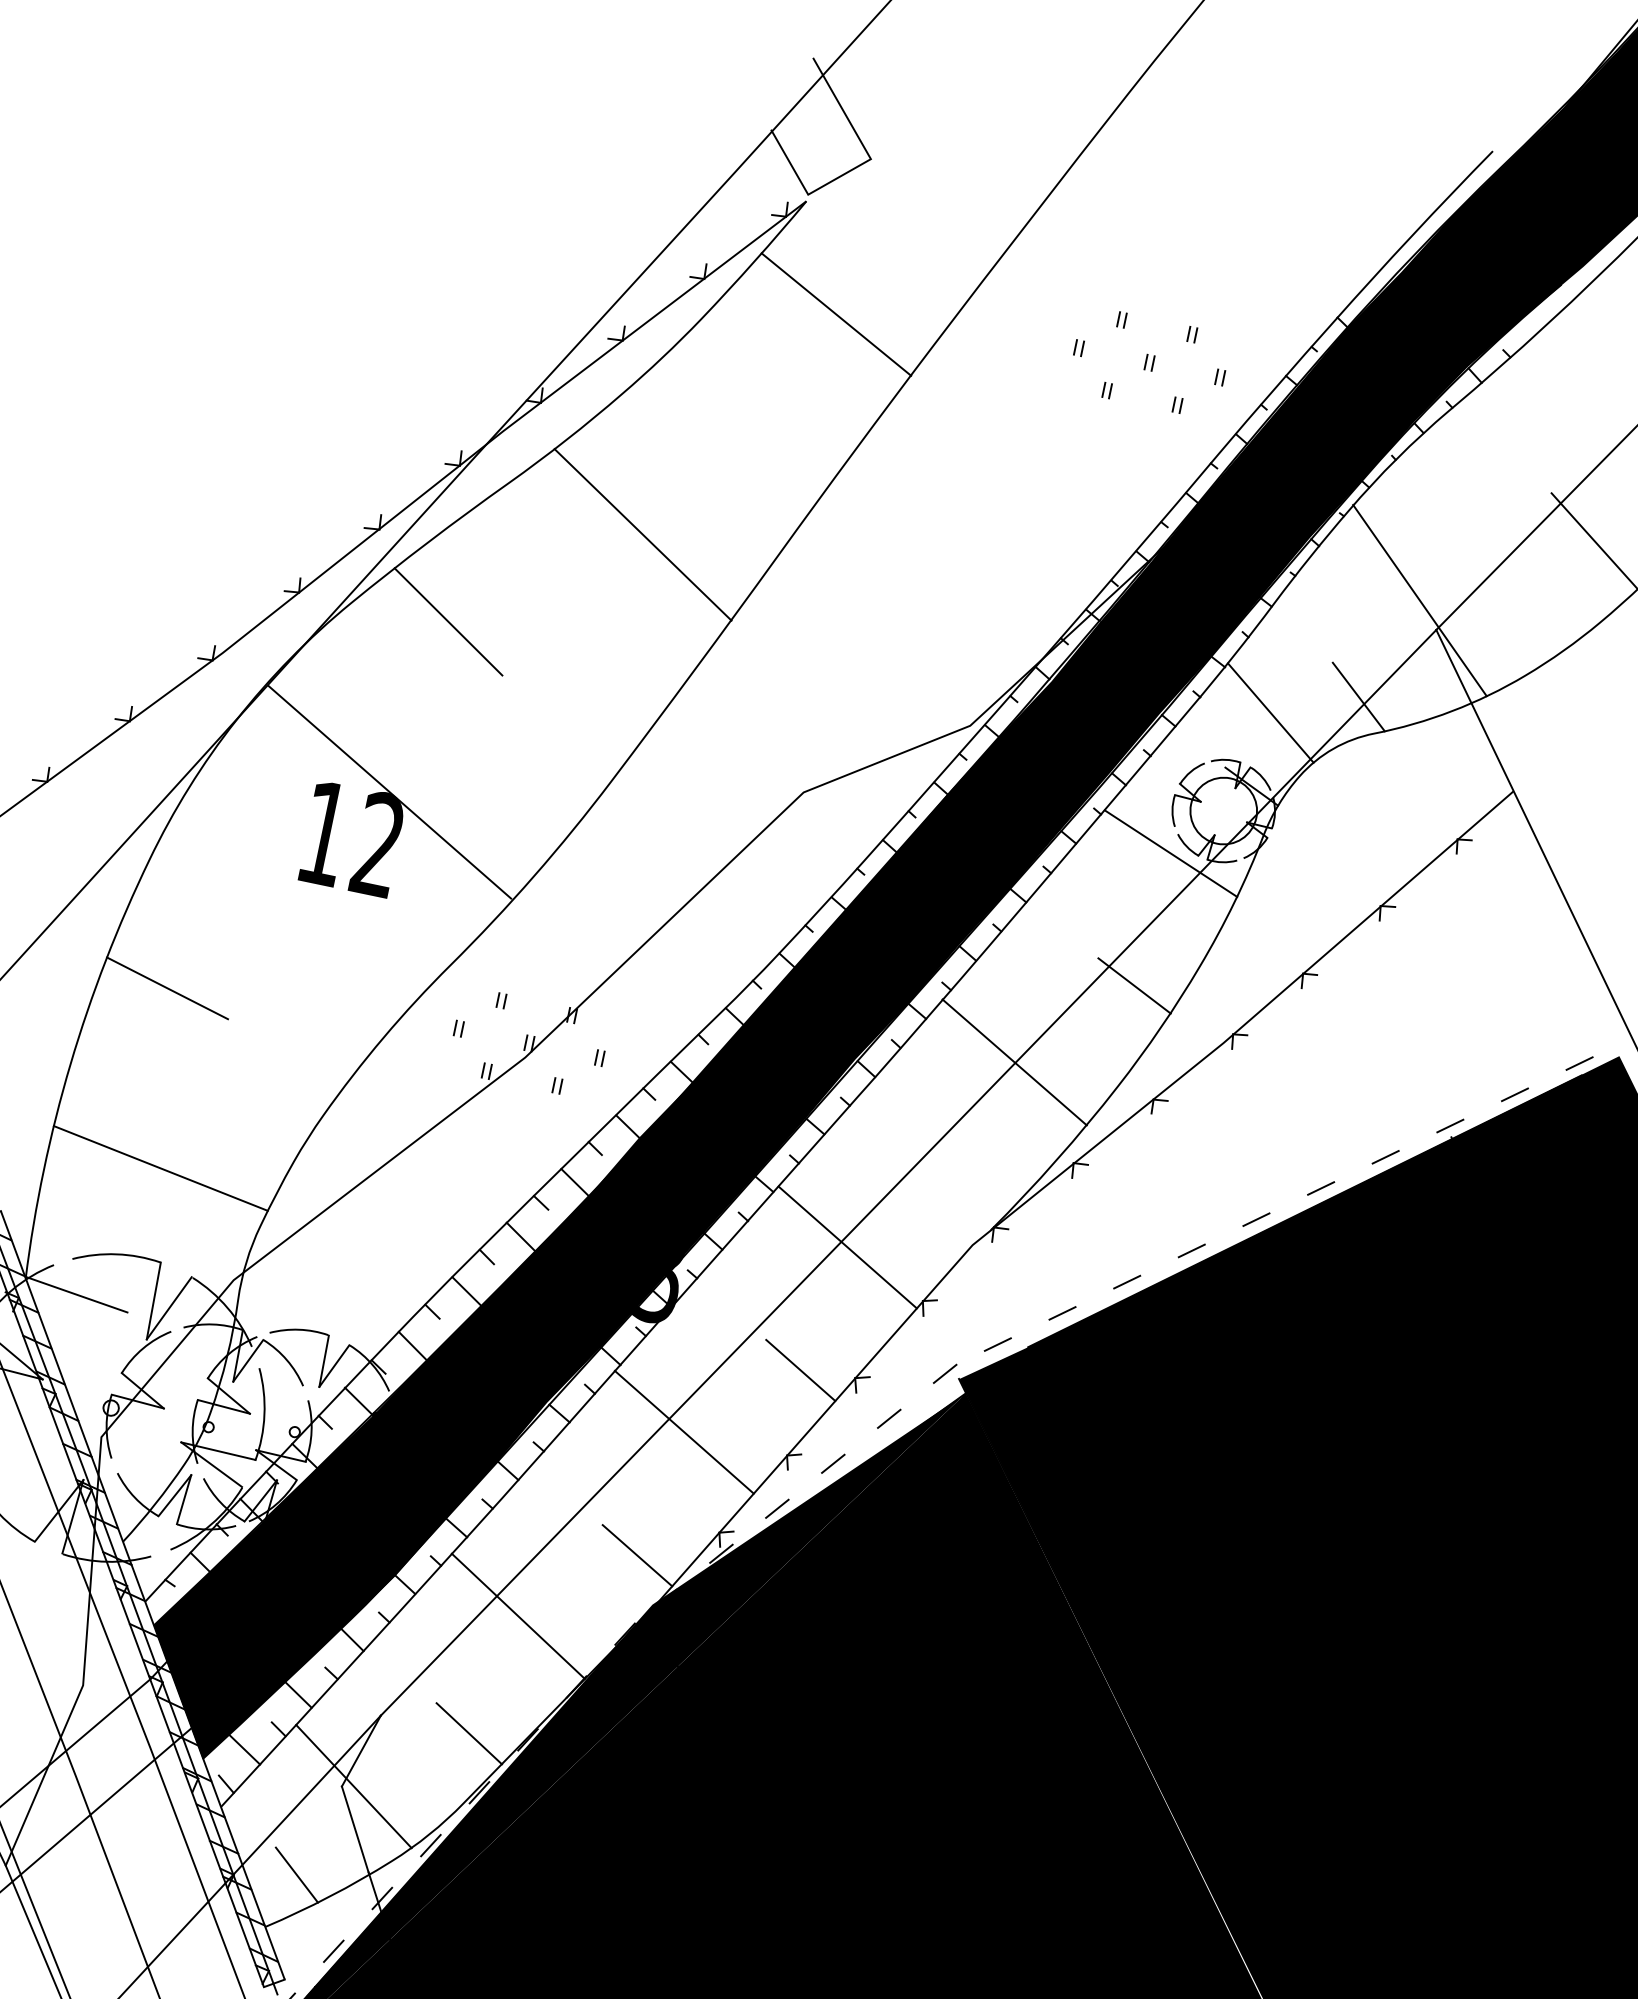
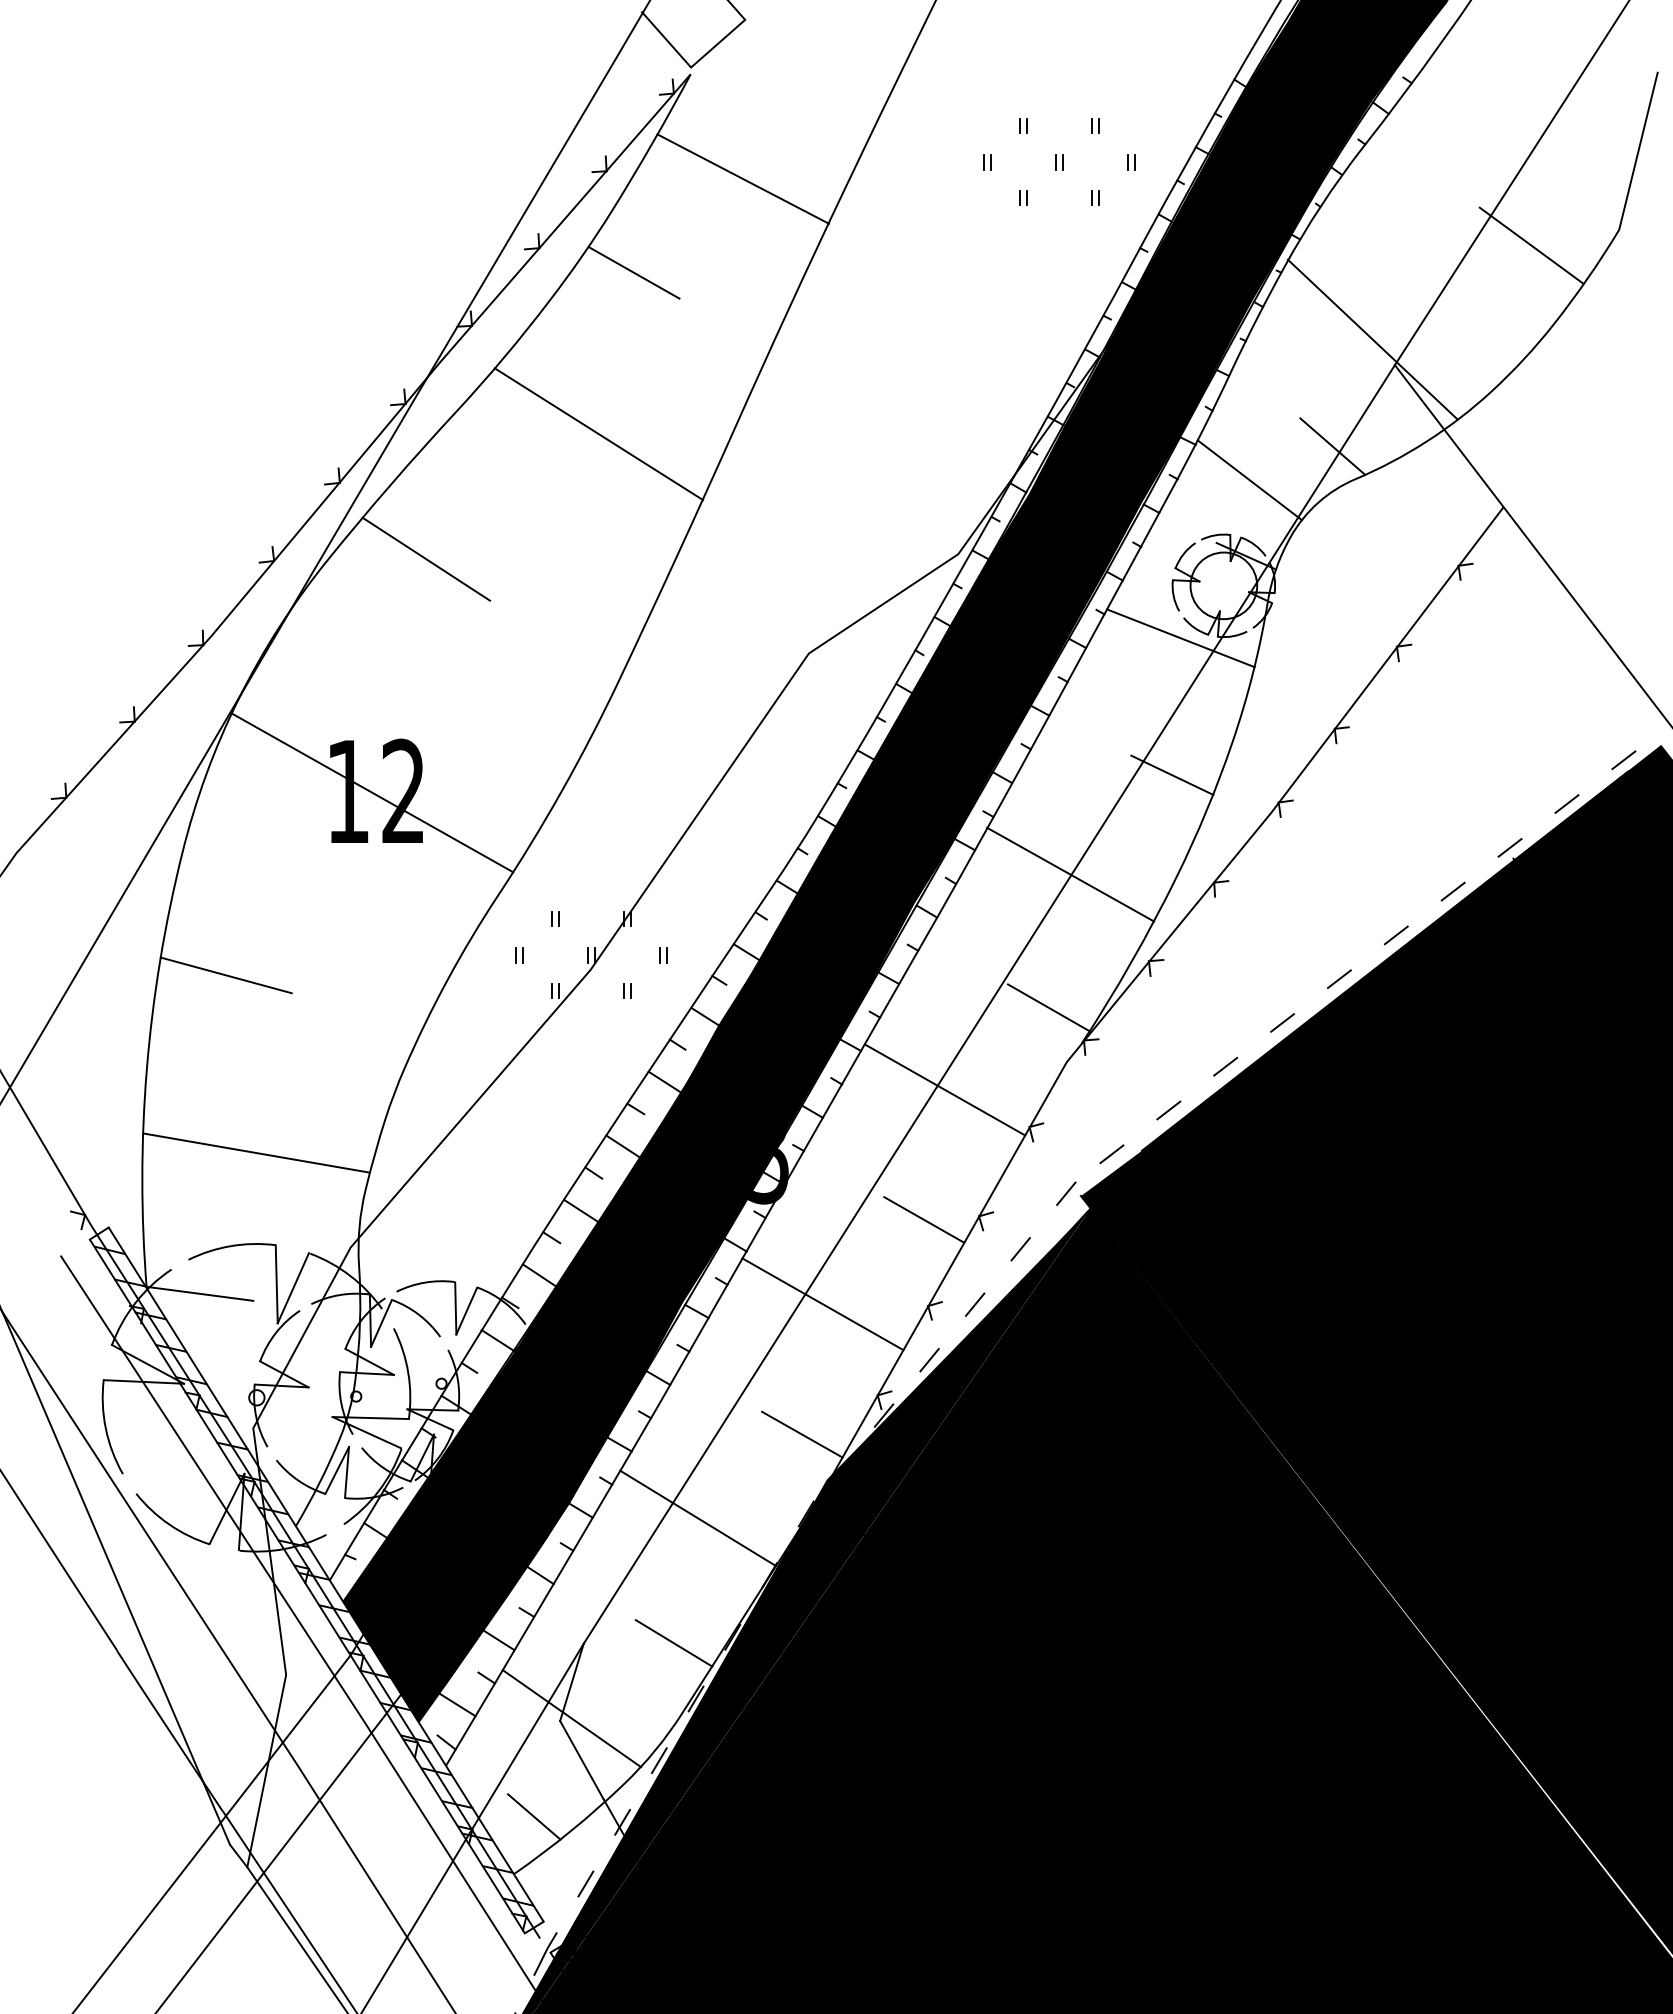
line: (709, 383) -> (633, 272), added
line: (389, 791) -> (372, 792), moved
line: (965, 1187) -> (1048, 1007), added

